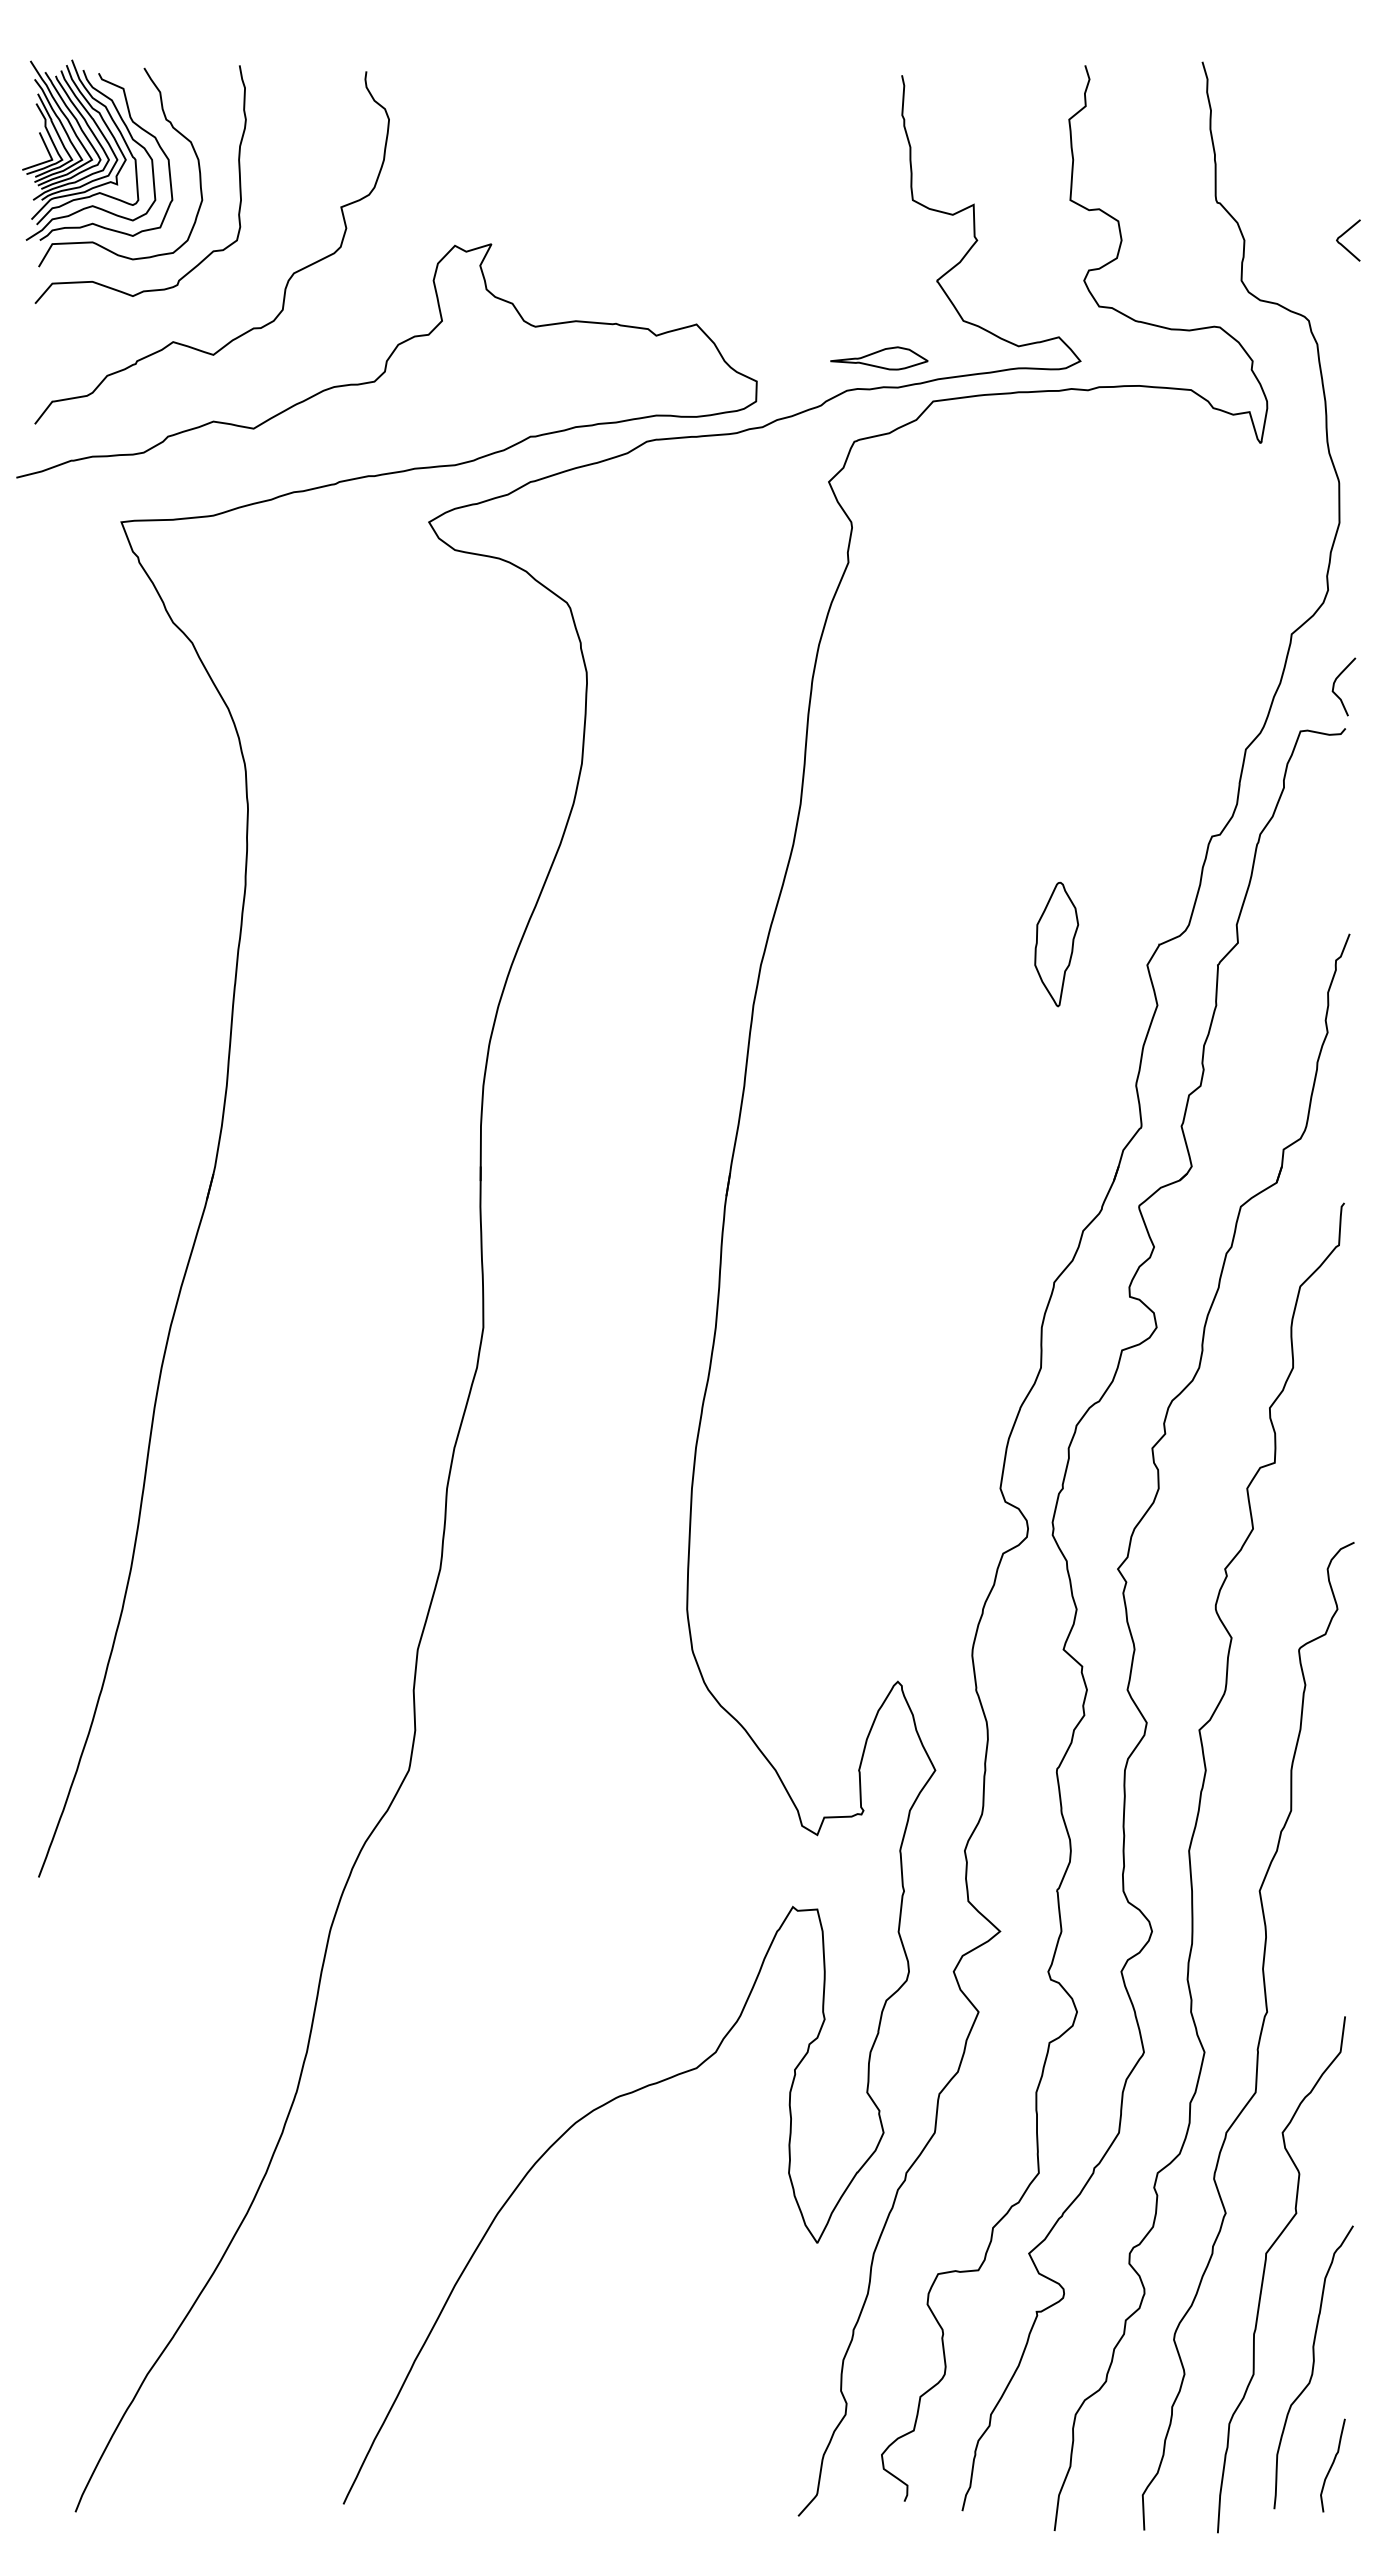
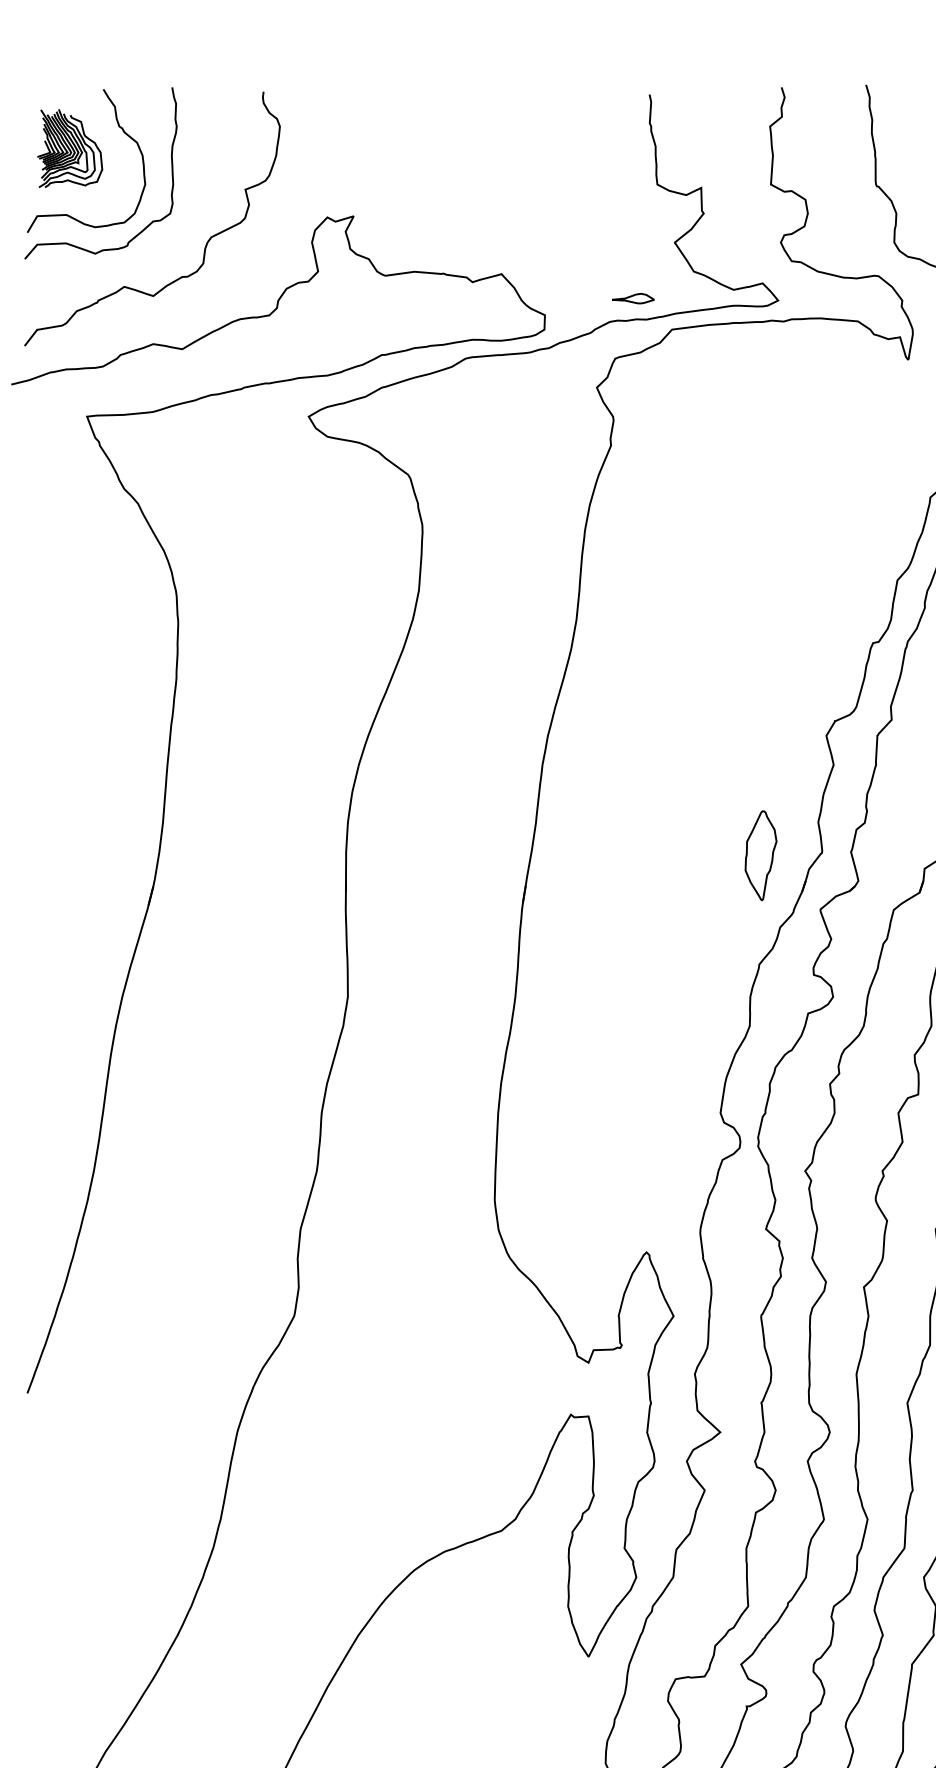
part: (97, 149) -> (69, 148), size x0.6
part: (879, 358) -> (633, 298), size x0.6
part: (1056, 944) -> (760, 855), moved

